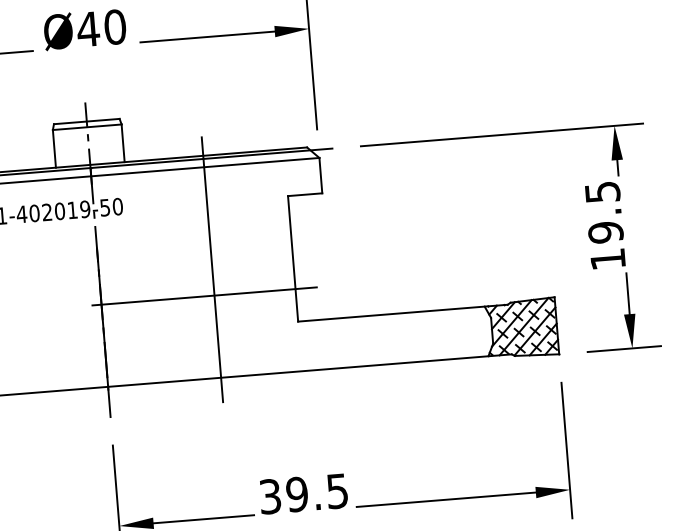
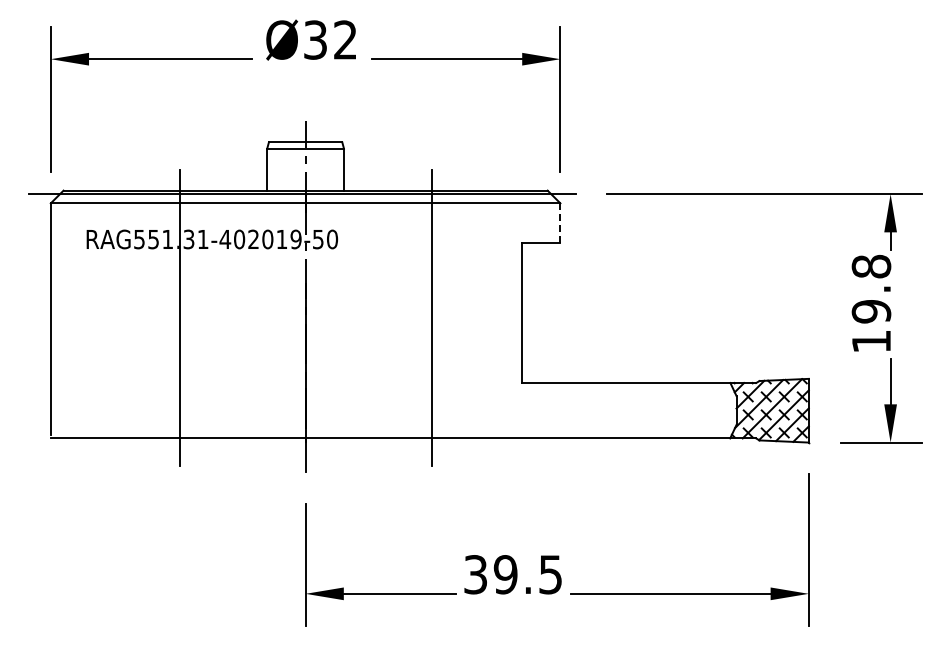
text: (101, 27) -> (330, 39), Ø40 -> Ø32
line: (320, 175) -> (560, 223), solid -> dashed
text: (602, 192) -> (871, 266), 19.5 -> 19.8
line: (204, 296) -> (420, 346), removed

